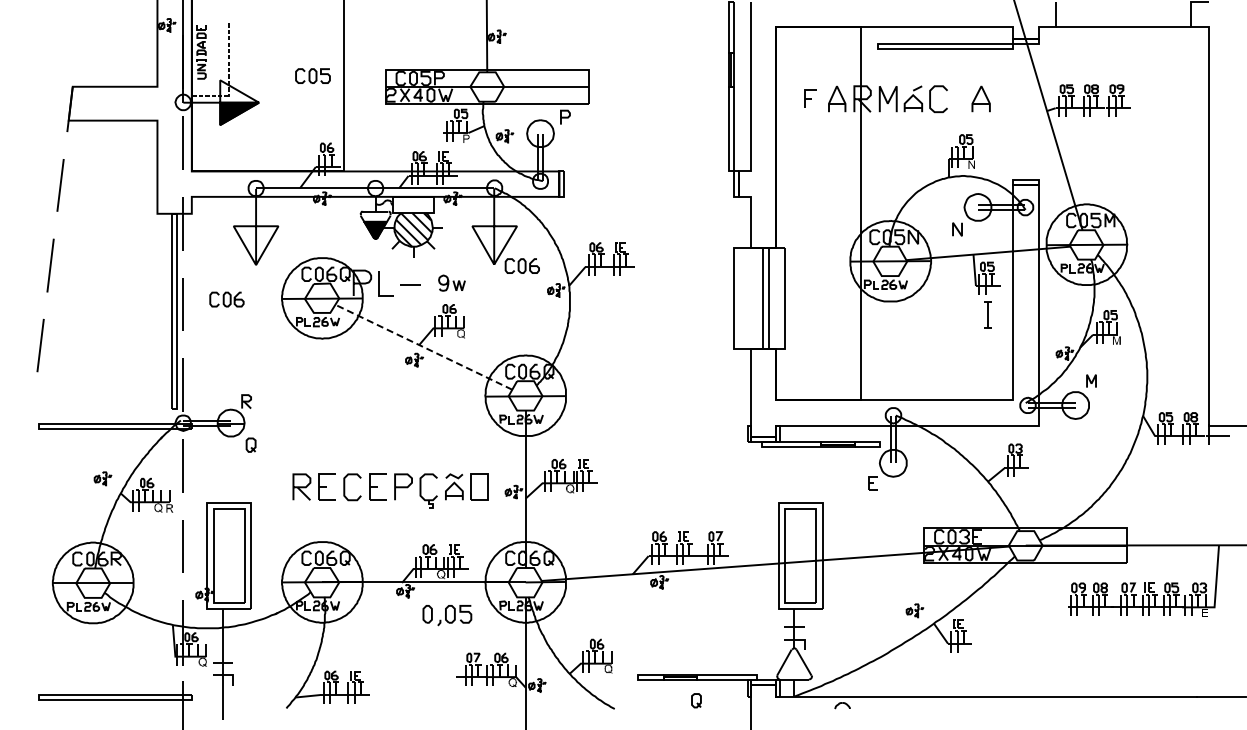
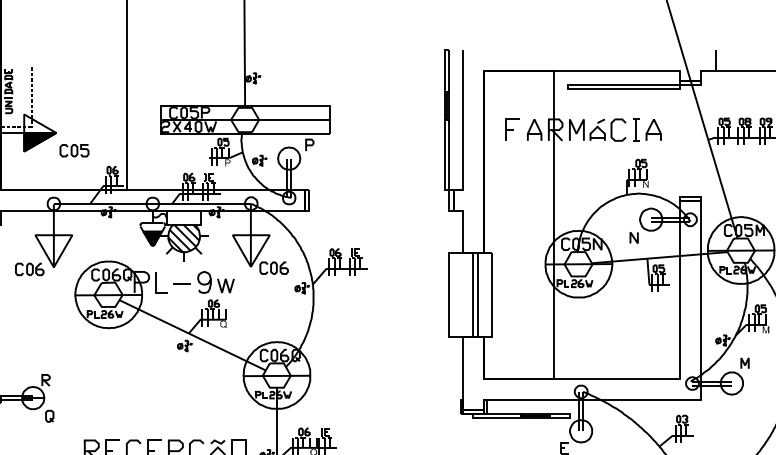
part: (312, 75) -> (74, 150), moved
part: (810, 98) -> (512, 129), size x1.43
part: (451, 282) -> (215, 281), size x1.67
part: (226, 299) -> (29, 269), moved
part: (987, 314) -> (635, 129), moved
line: (423, 347) -> (192, 335), dashed -> solid

